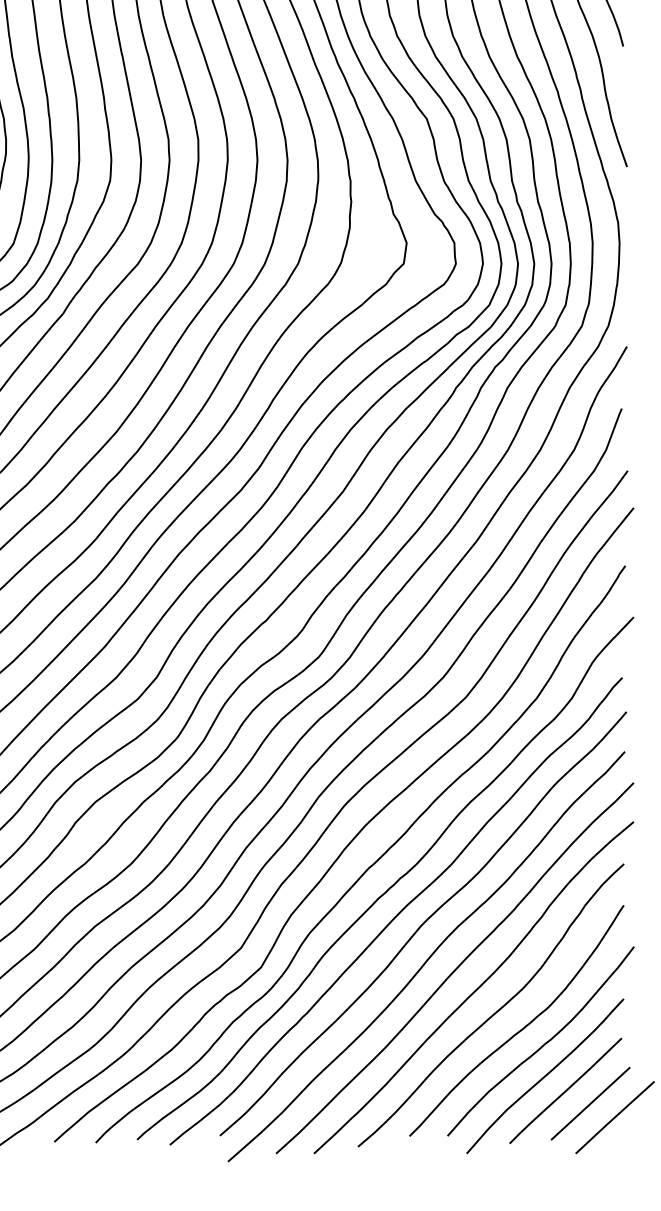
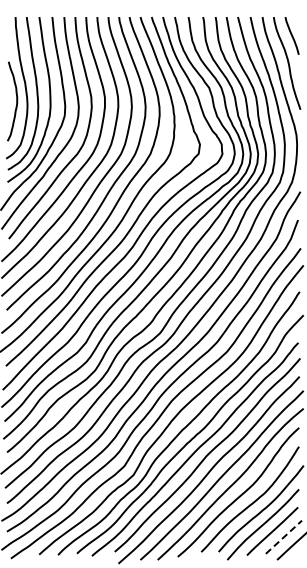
line: (589, 1104) -> (283, 537), solid -> dashed

